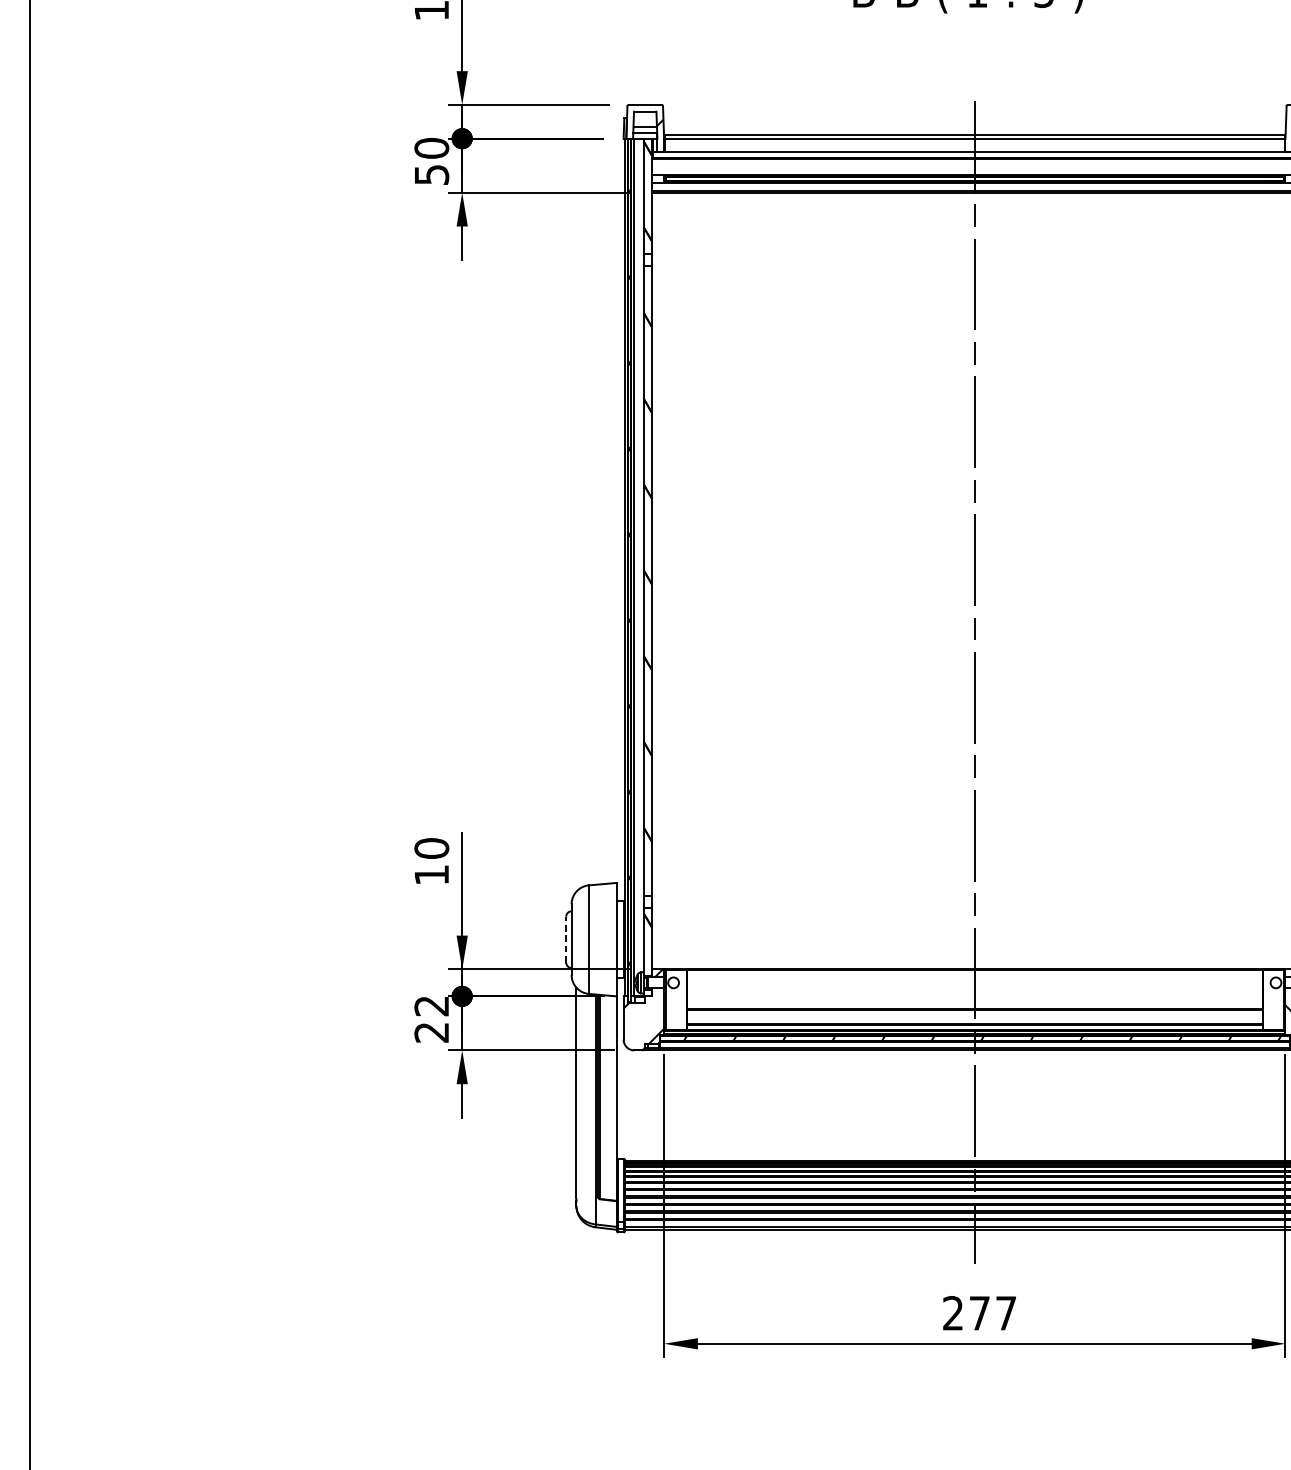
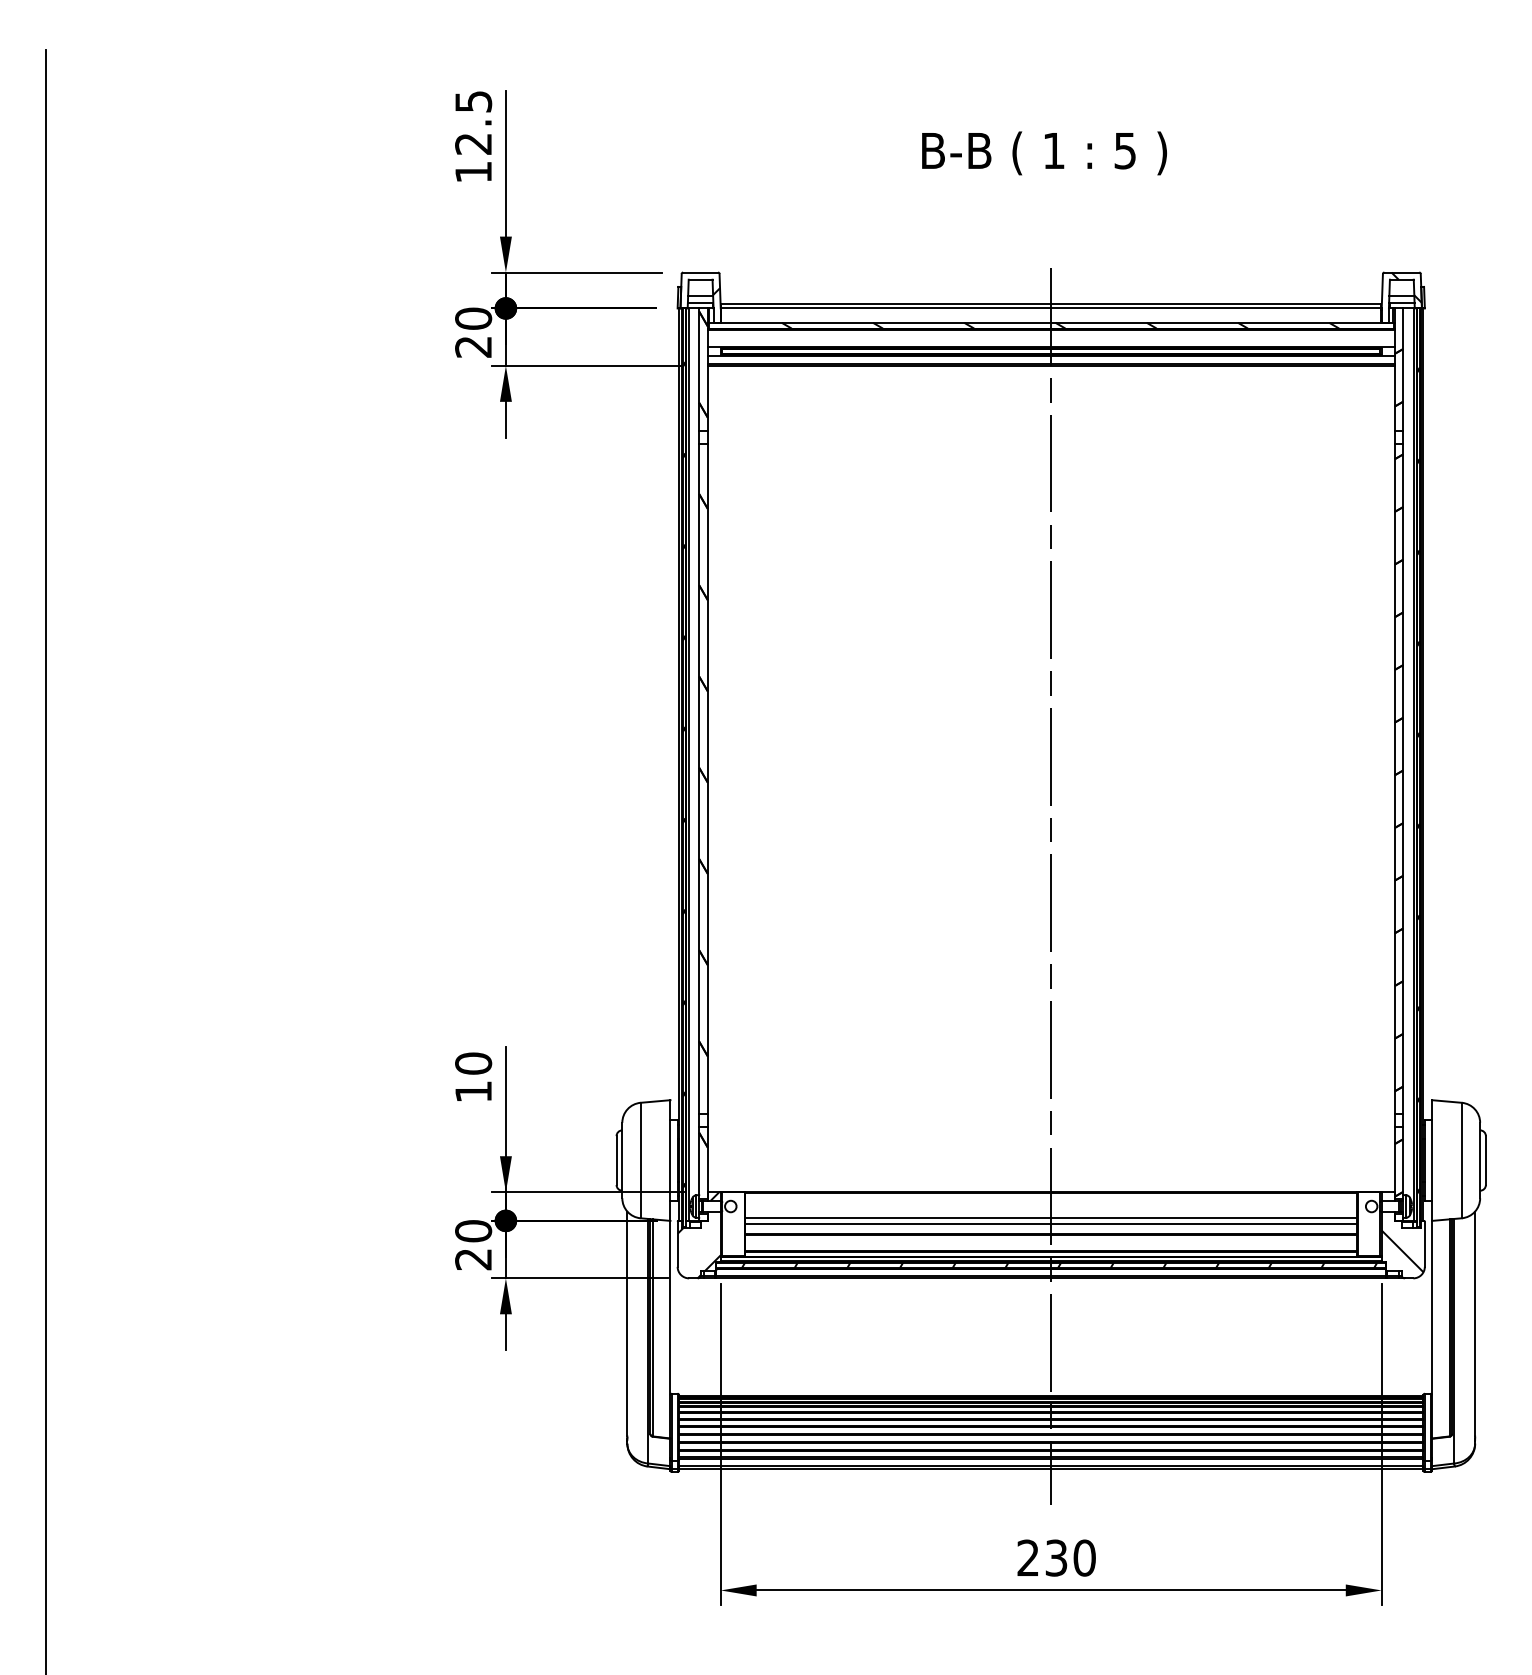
hatch: (983, 154) -> (1060, 325), added
text: (431, 174) -> (473, 346), 50 -> 20
line: (566, 939) -> (616, 1160), dashed -> solid
line: (975, 994) -> (1051, 1218), added
line: (975, 998) -> (1051, 1223), added
text: (431, 1006) -> (473, 1231), 22 -> 20
text: (992, 1312) -> (1070, 1557), 277 -> 230

